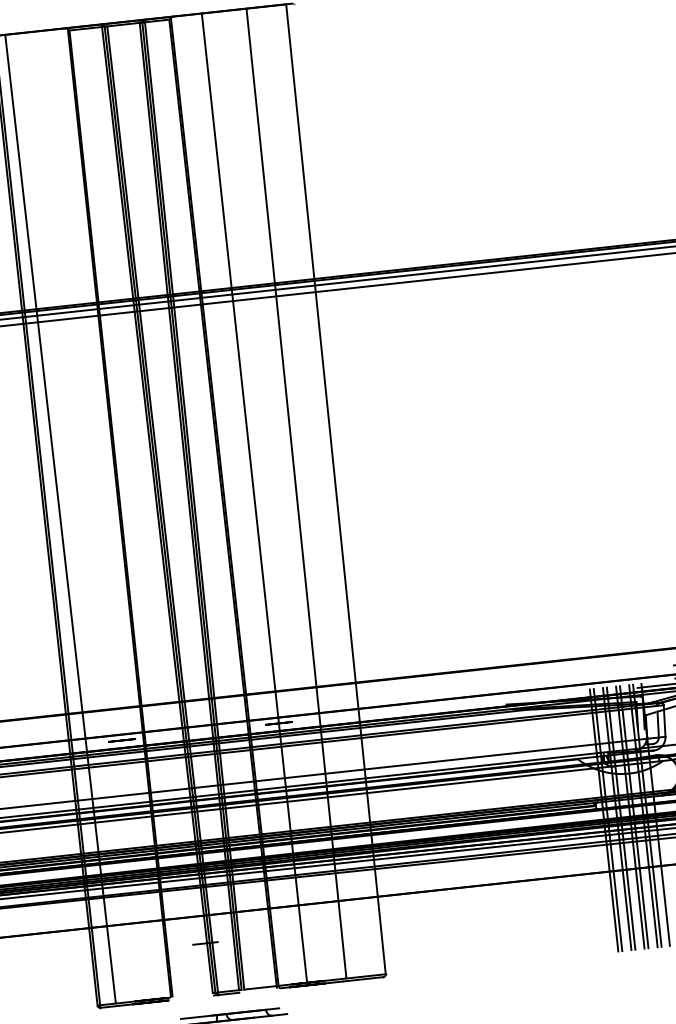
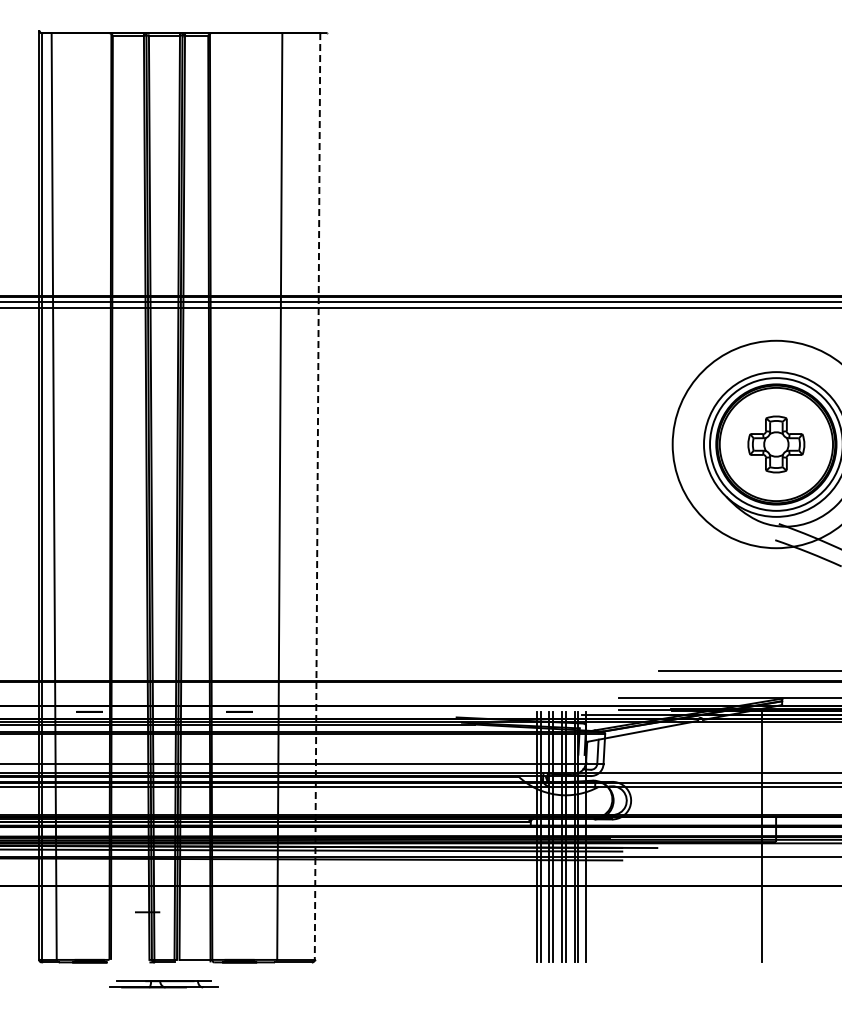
line: (335, 489) -> (317, 496), solid -> dashed
line: (254, 498) -> (239, 496), removed

